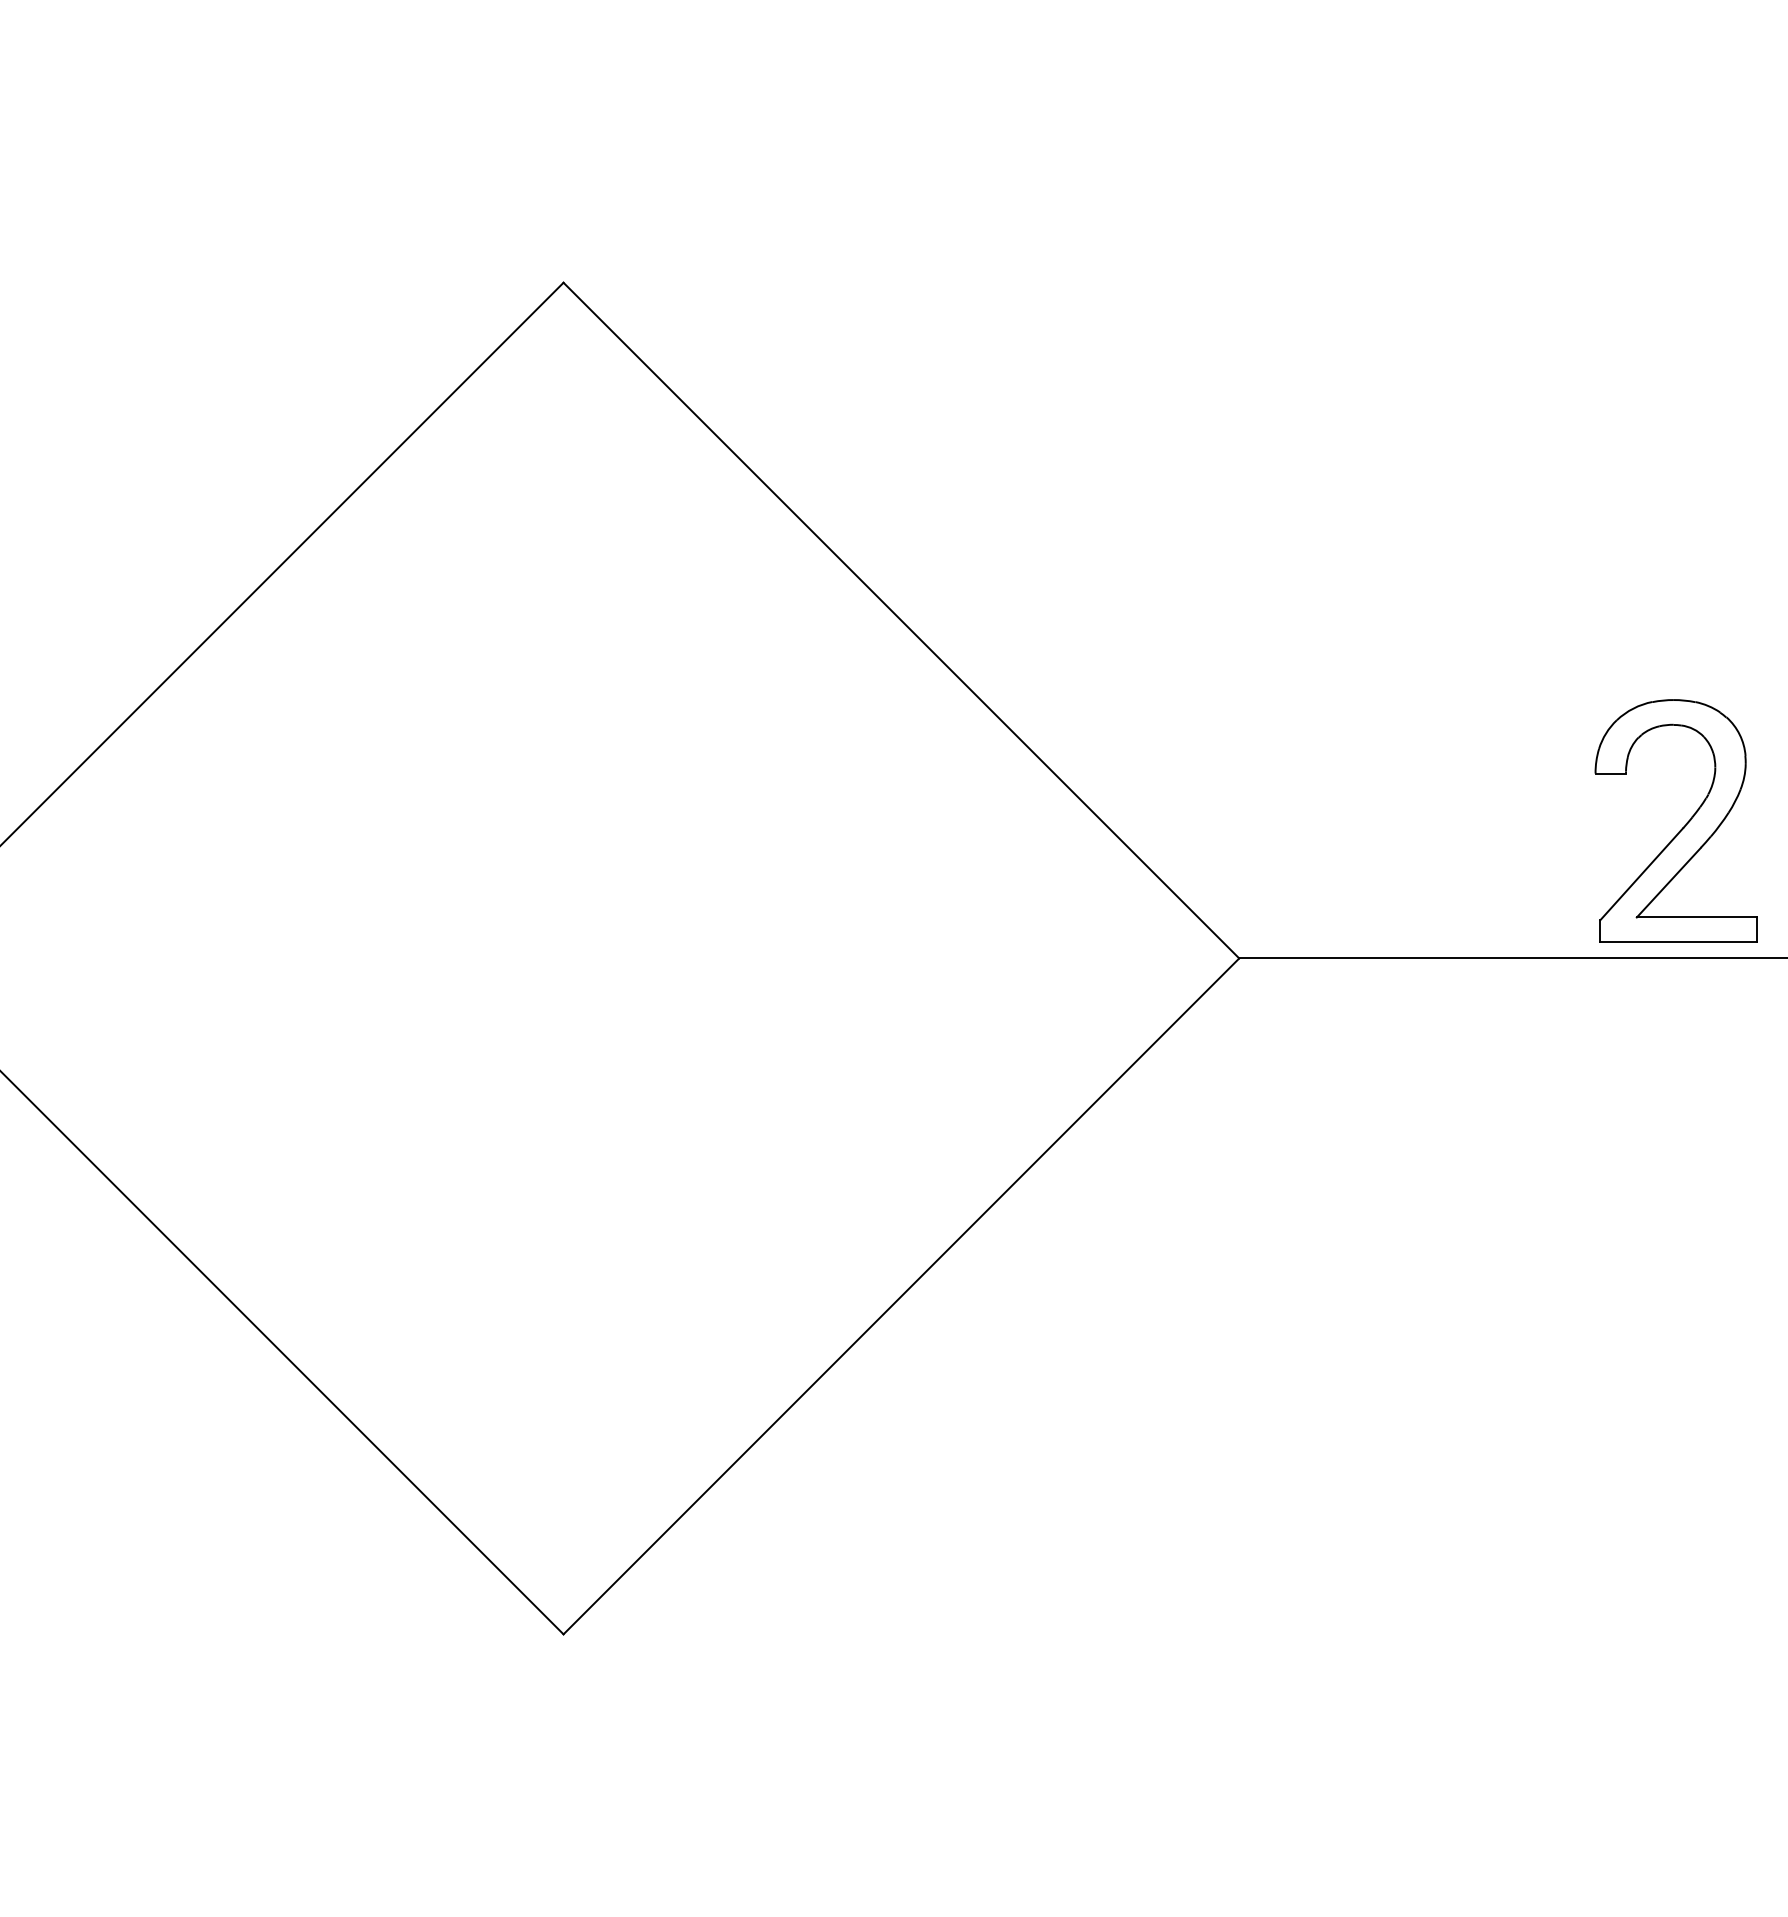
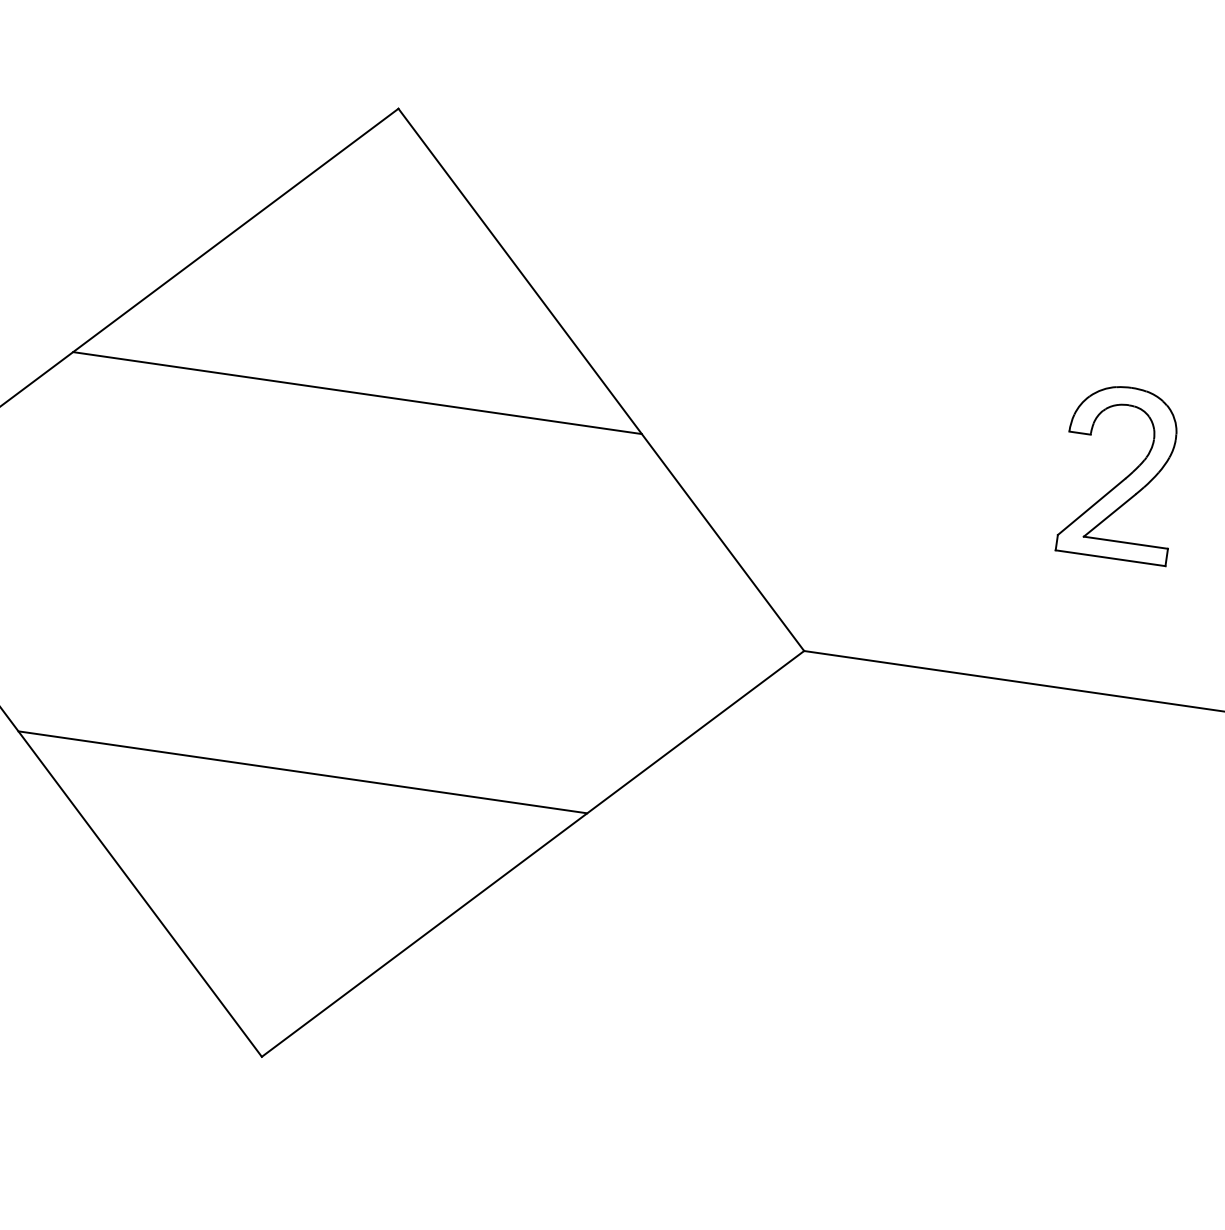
line: (563, 688) -> (357, 393), added
part: (1682, 827) -> (1124, 478), moved
line: (563, 1228) -> (302, 772), added

